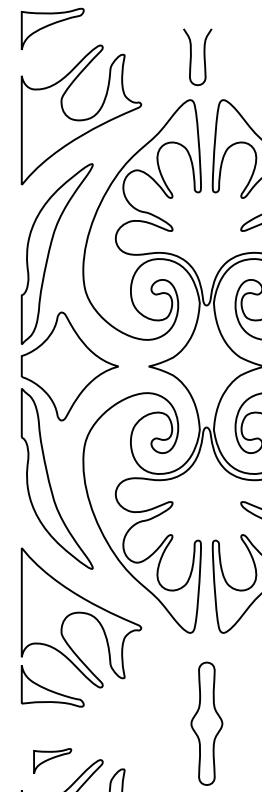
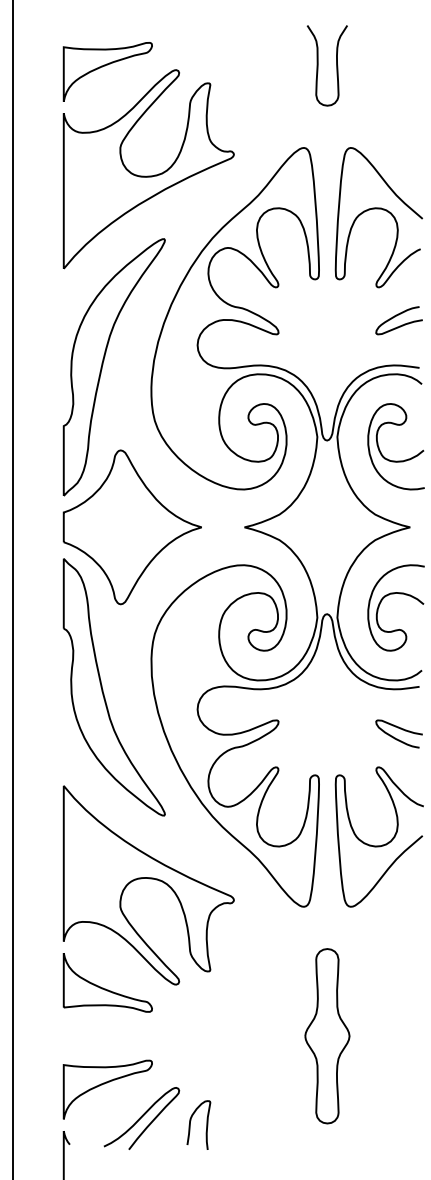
part: (52, 28) -> (107, 71), moved
curve: (191, 56) -> (318, 65), moved
part: (52, 761) -> (107, 1089), size x1.67

